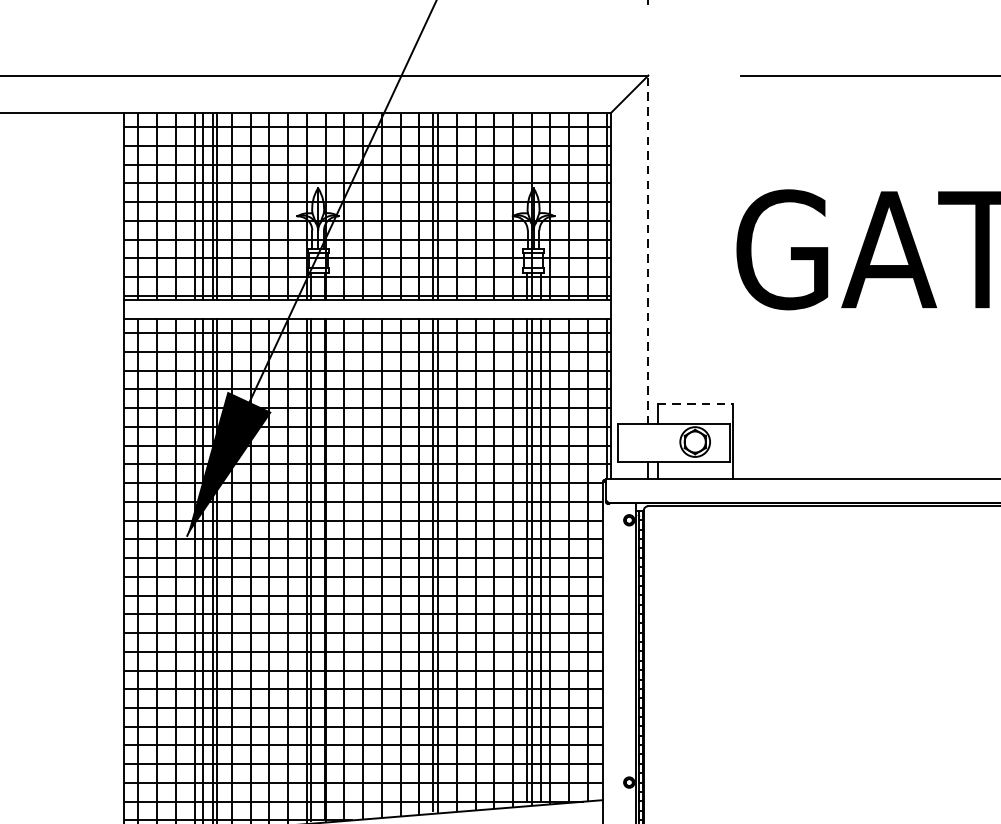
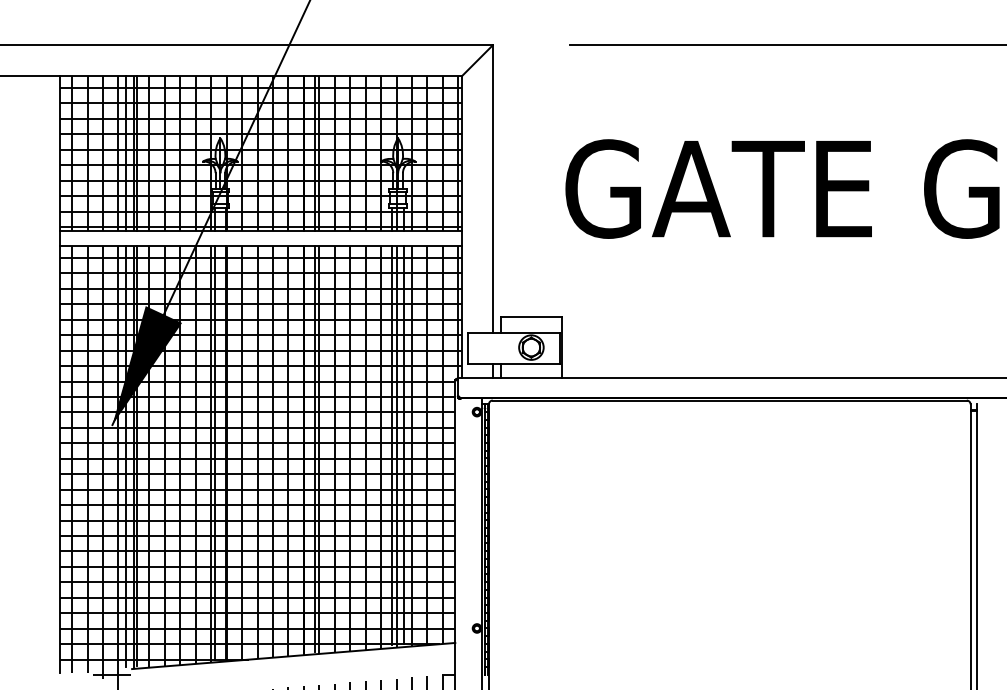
line: (648, 250) -> (492, 189), dashed -> solid
line: (695, 404) -> (531, 316), dashed -> solid

